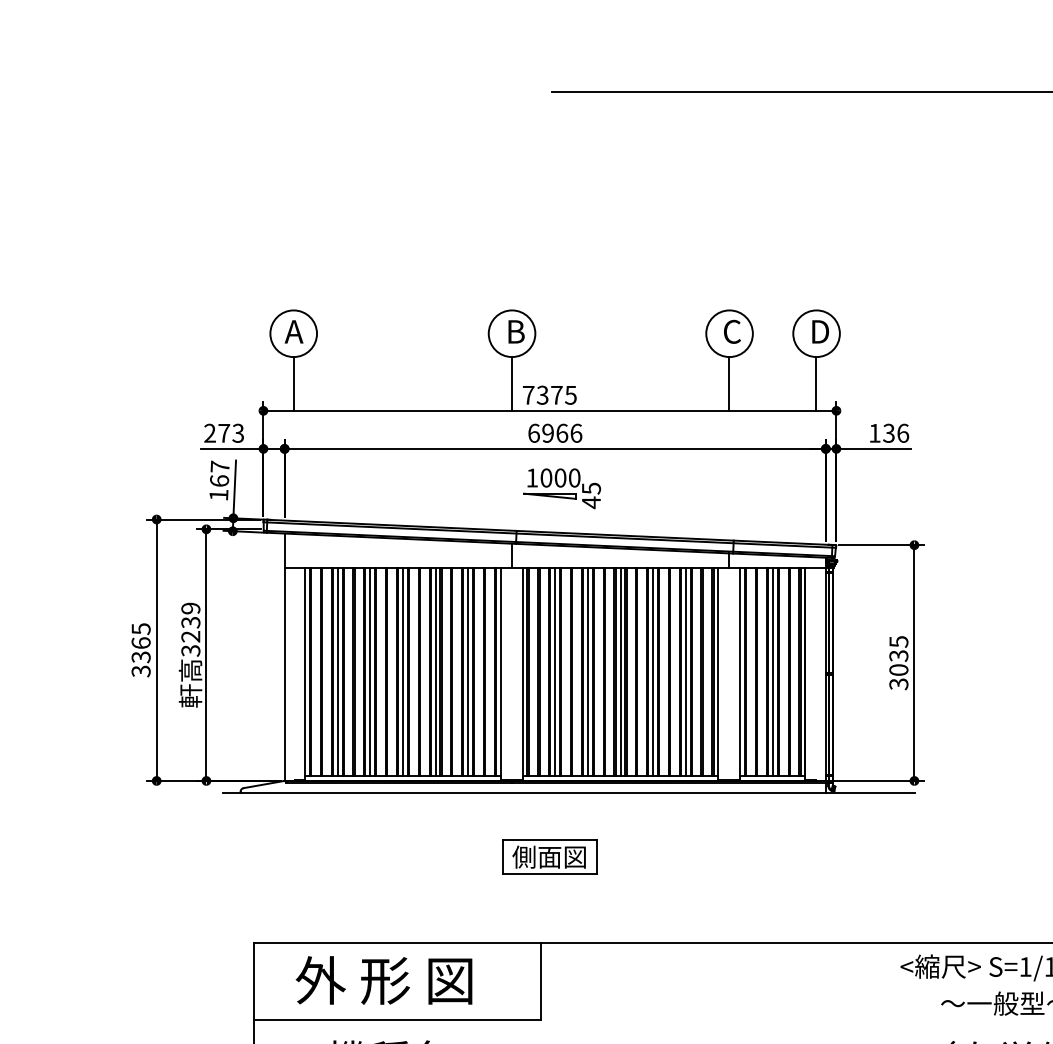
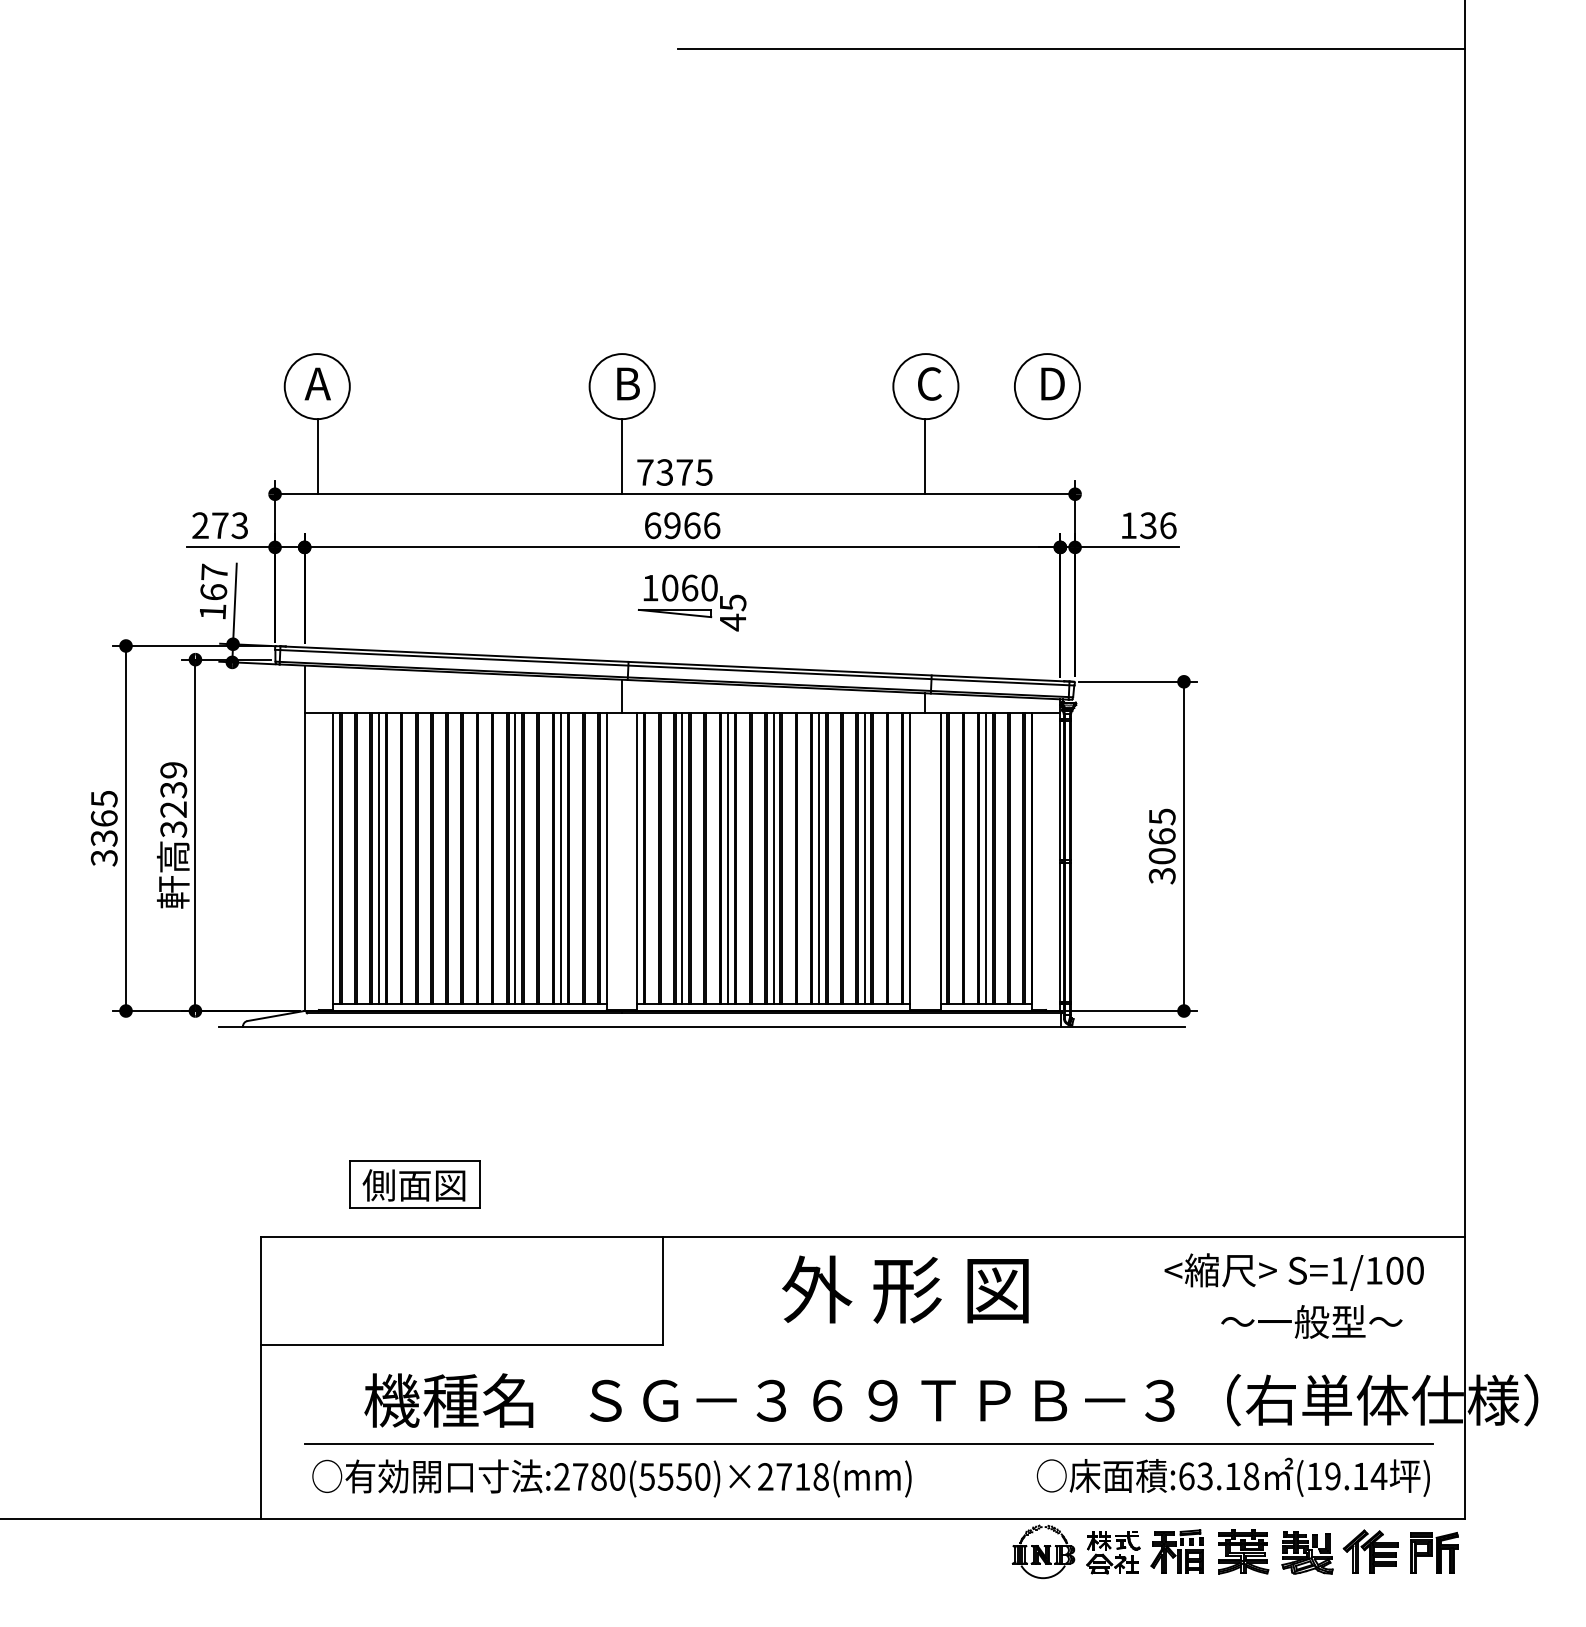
line: (815, 383) -> (1046, 456), removed
text: (560, 477) -> (690, 587), 1000 -> 1060
text: (898, 655) -> (1161, 836), 3035 -> 3065
line: (370, 671) -> (424, 858), removed
line: (402, 671) -> (469, 858), removed
part: (549, 856) -> (414, 1184), moved
text: (384, 980) -> (905, 1289), moved

